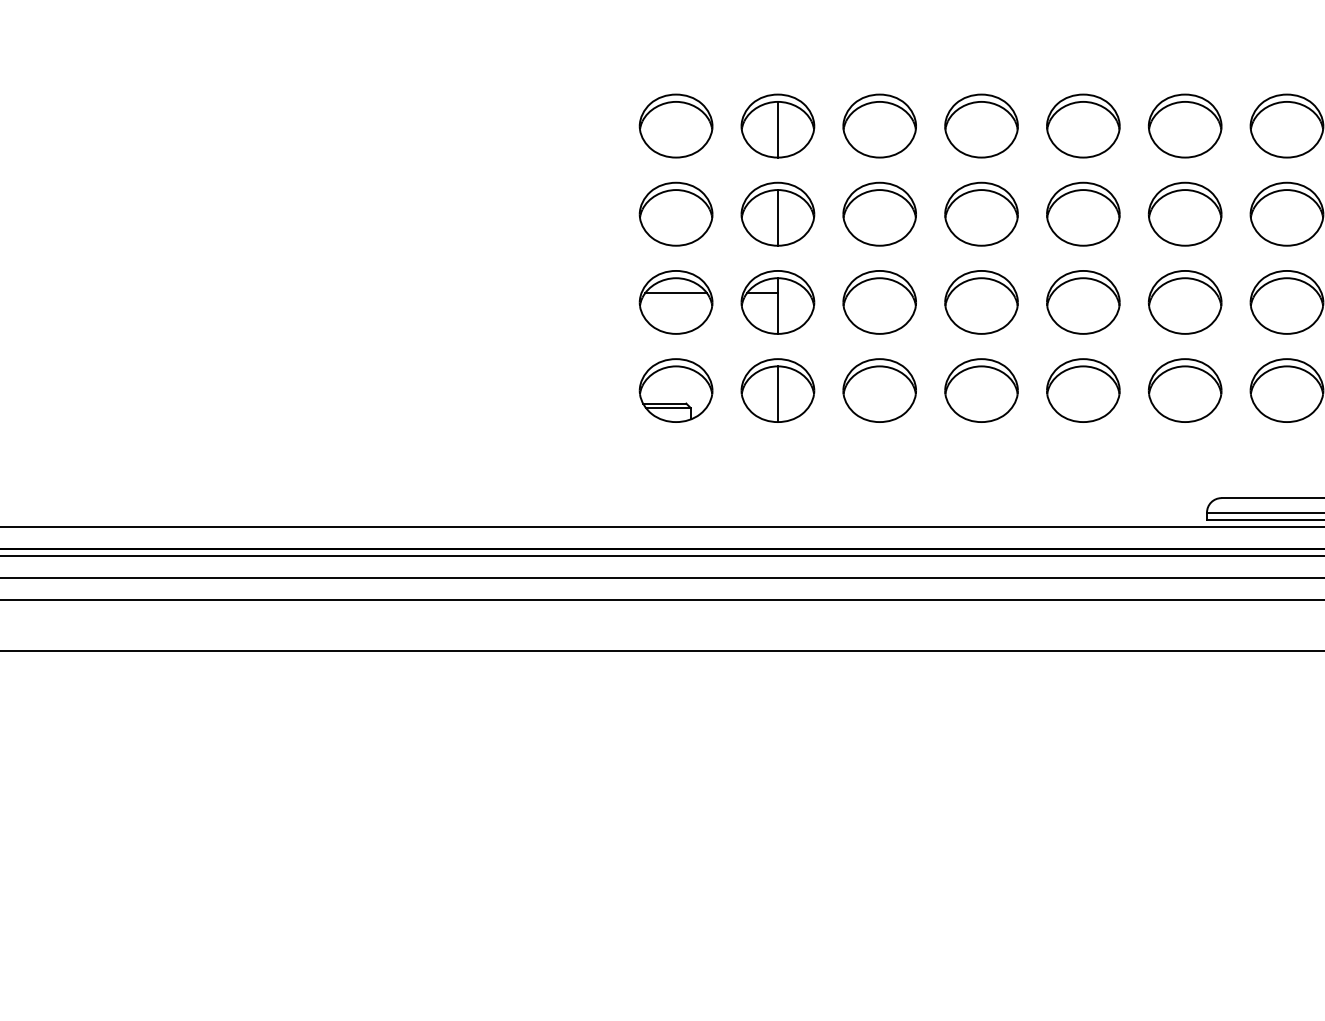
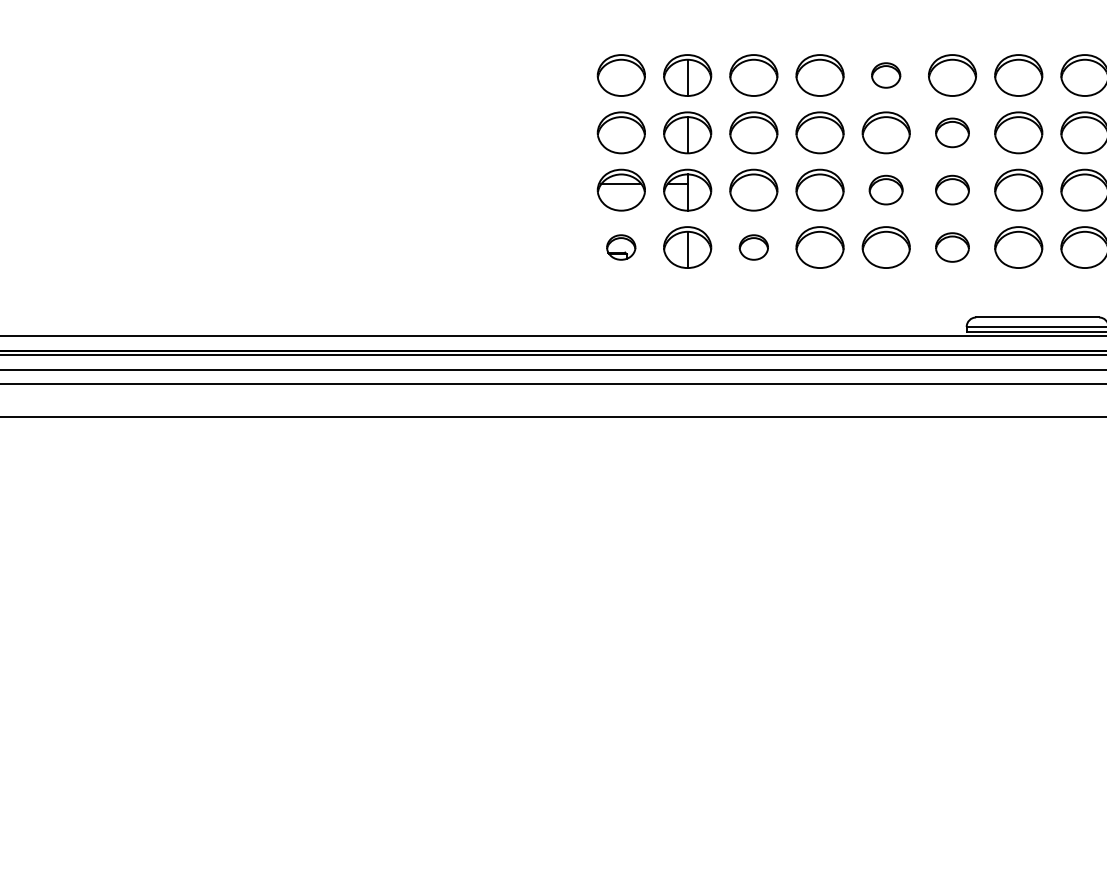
part: (1082, 126) -> (885, 75), size x0.6
part: (1185, 213) -> (952, 132), size x0.7
part: (1082, 301) -> (885, 189), size x0.7
part: (1185, 301) -> (952, 189), size x0.7
part: (674, 390) -> (620, 247), size x0.6
part: (879, 390) -> (753, 247), size x0.6
part: (1185, 390) -> (952, 247), size x0.7

